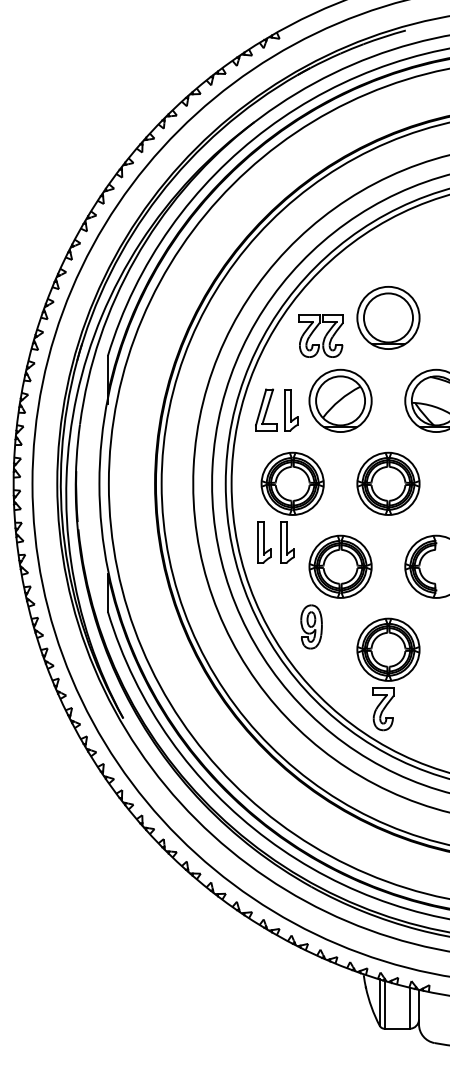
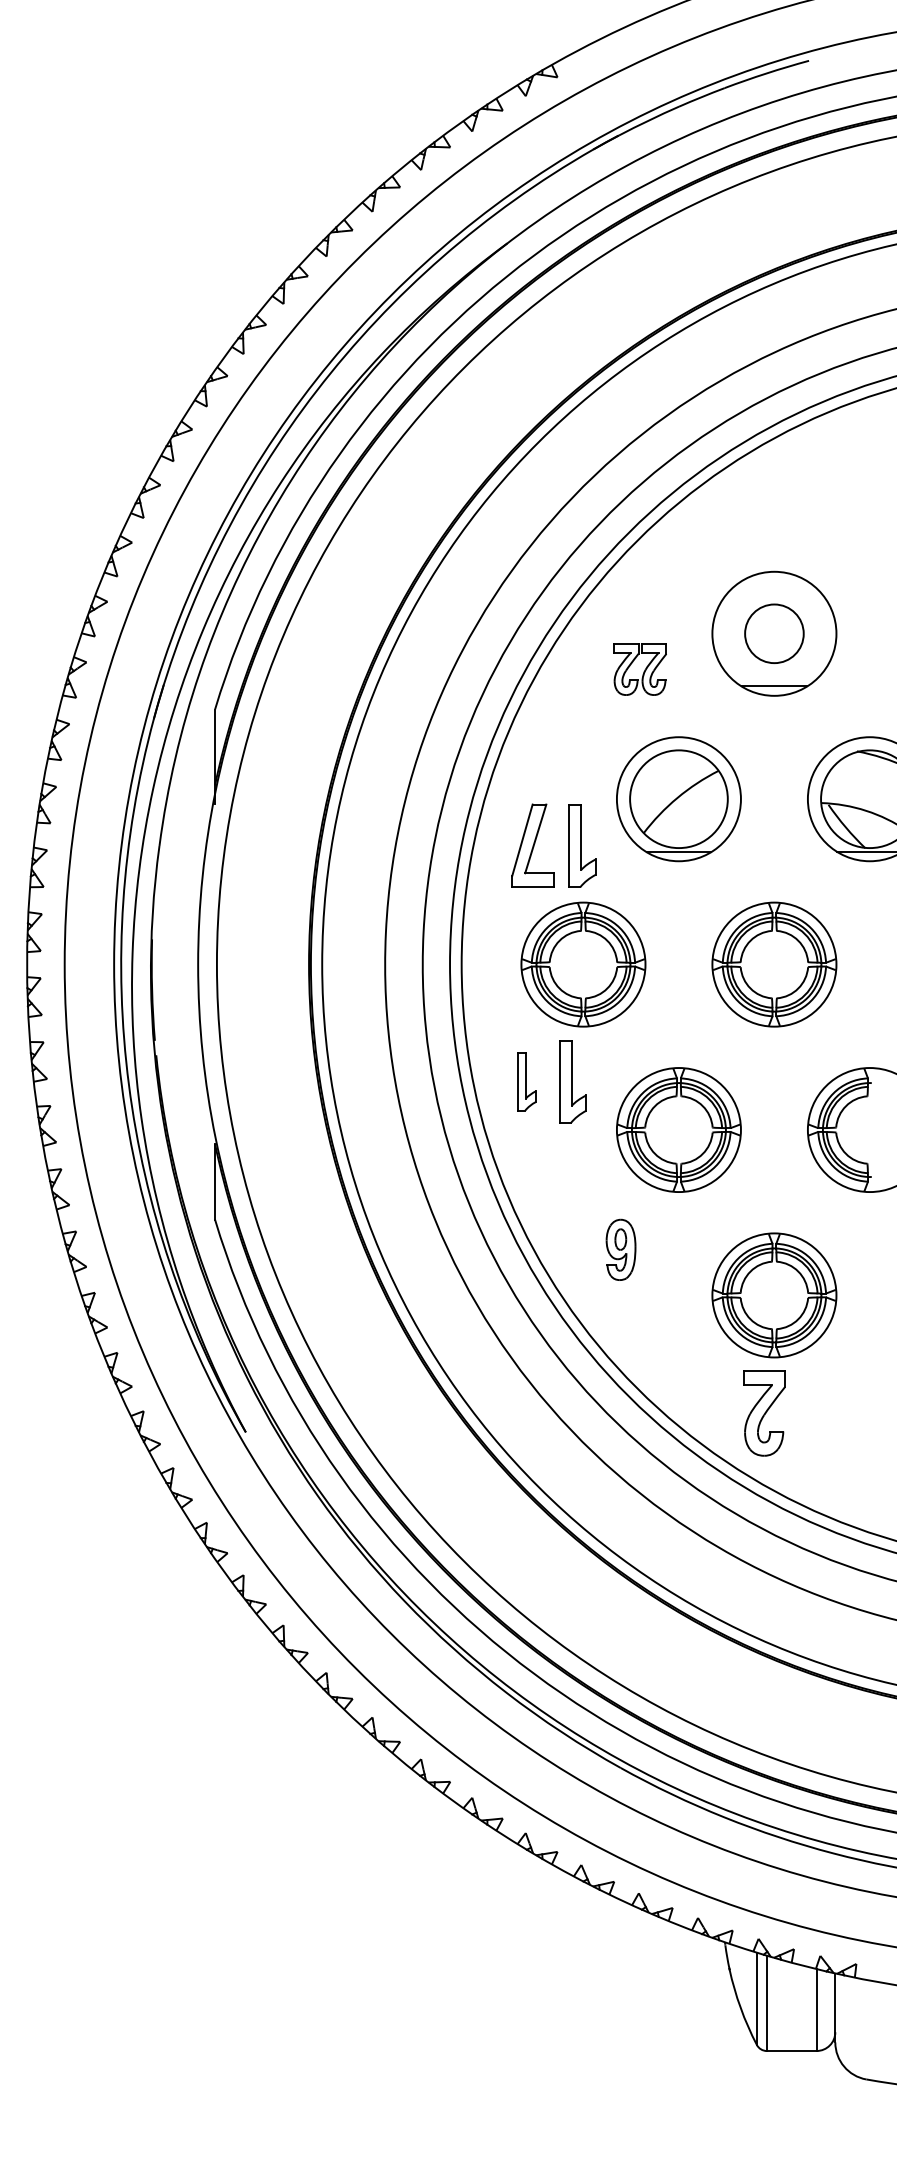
circle: (387, 317) -> (772, 632), size x0.6
part: (320, 335) -> (638, 668), size x0.6
part: (284, 409) -> (569, 844), moved
part: (264, 542) -> (527, 1081), size x0.7
part: (311, 626) -> (620, 1248), size x0.7

